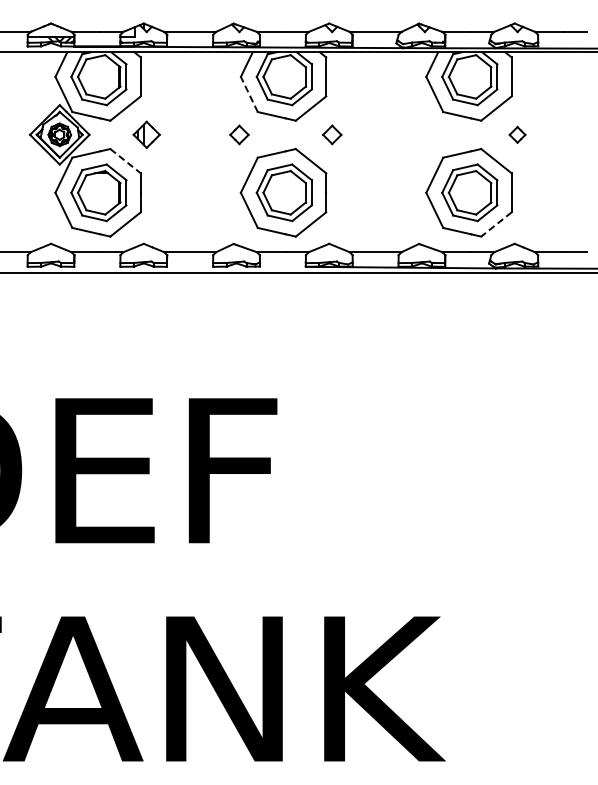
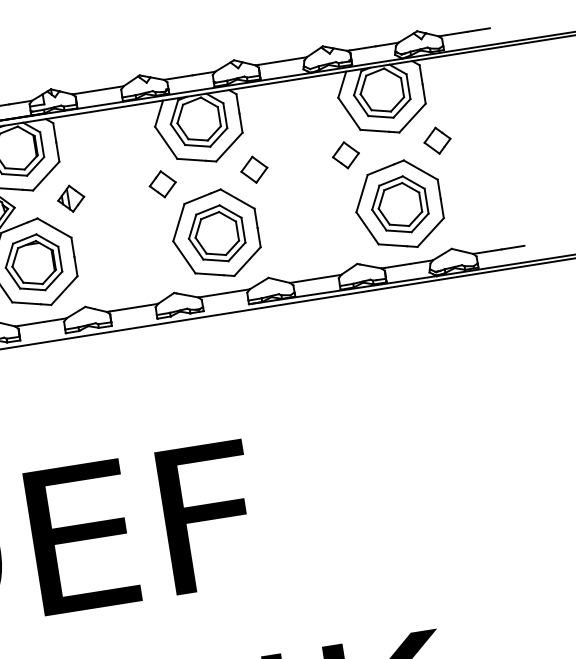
line: (249, 94) -> (166, 142), dashed -> solid
part: (239, 134) -> (162, 183), size x1.43
part: (332, 134) -> (254, 169), size x1.43
part: (424, 134) -> (345, 154), added
part: (517, 134) -> (437, 140), size x1.67
line: (125, 161) -> (54, 228), dashed -> solid
line: (496, 224) -> (430, 232), dashed -> solid

